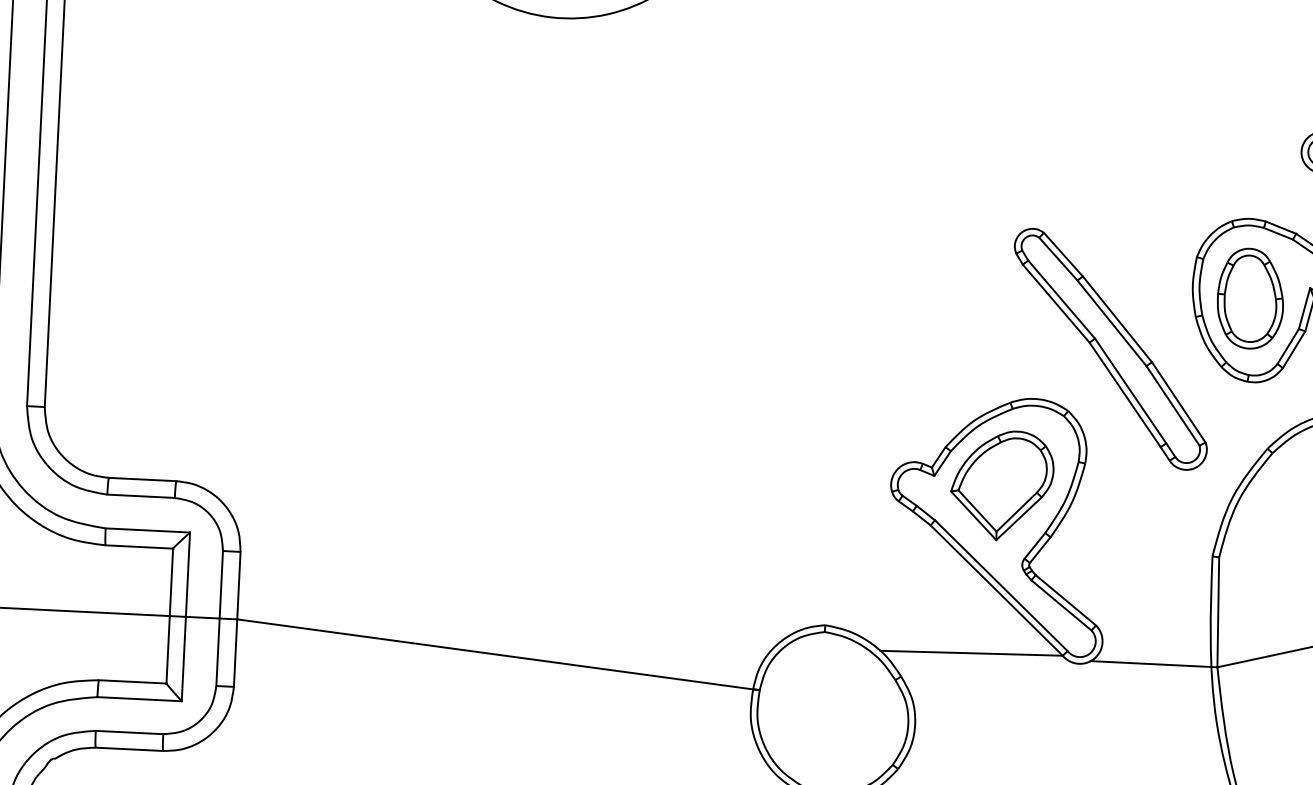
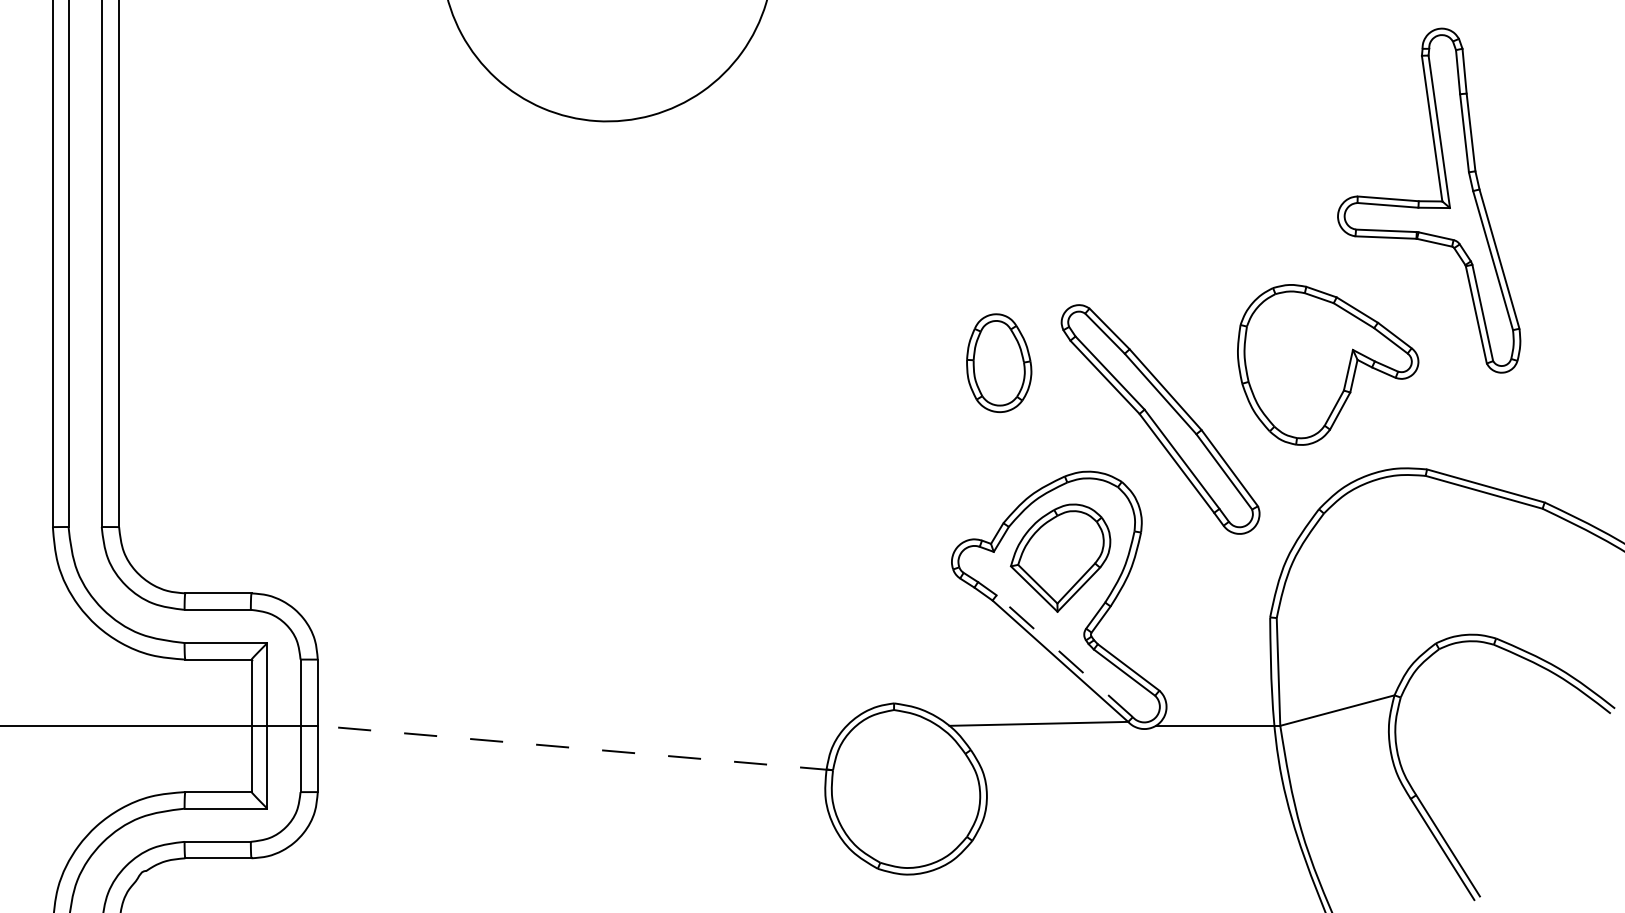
part: (1250, 298) -> (999, 362), moved
line: (1001, 584) -> (1064, 655), solid -> dashed
line: (498, 655) -> (575, 748), solid -> dashed

